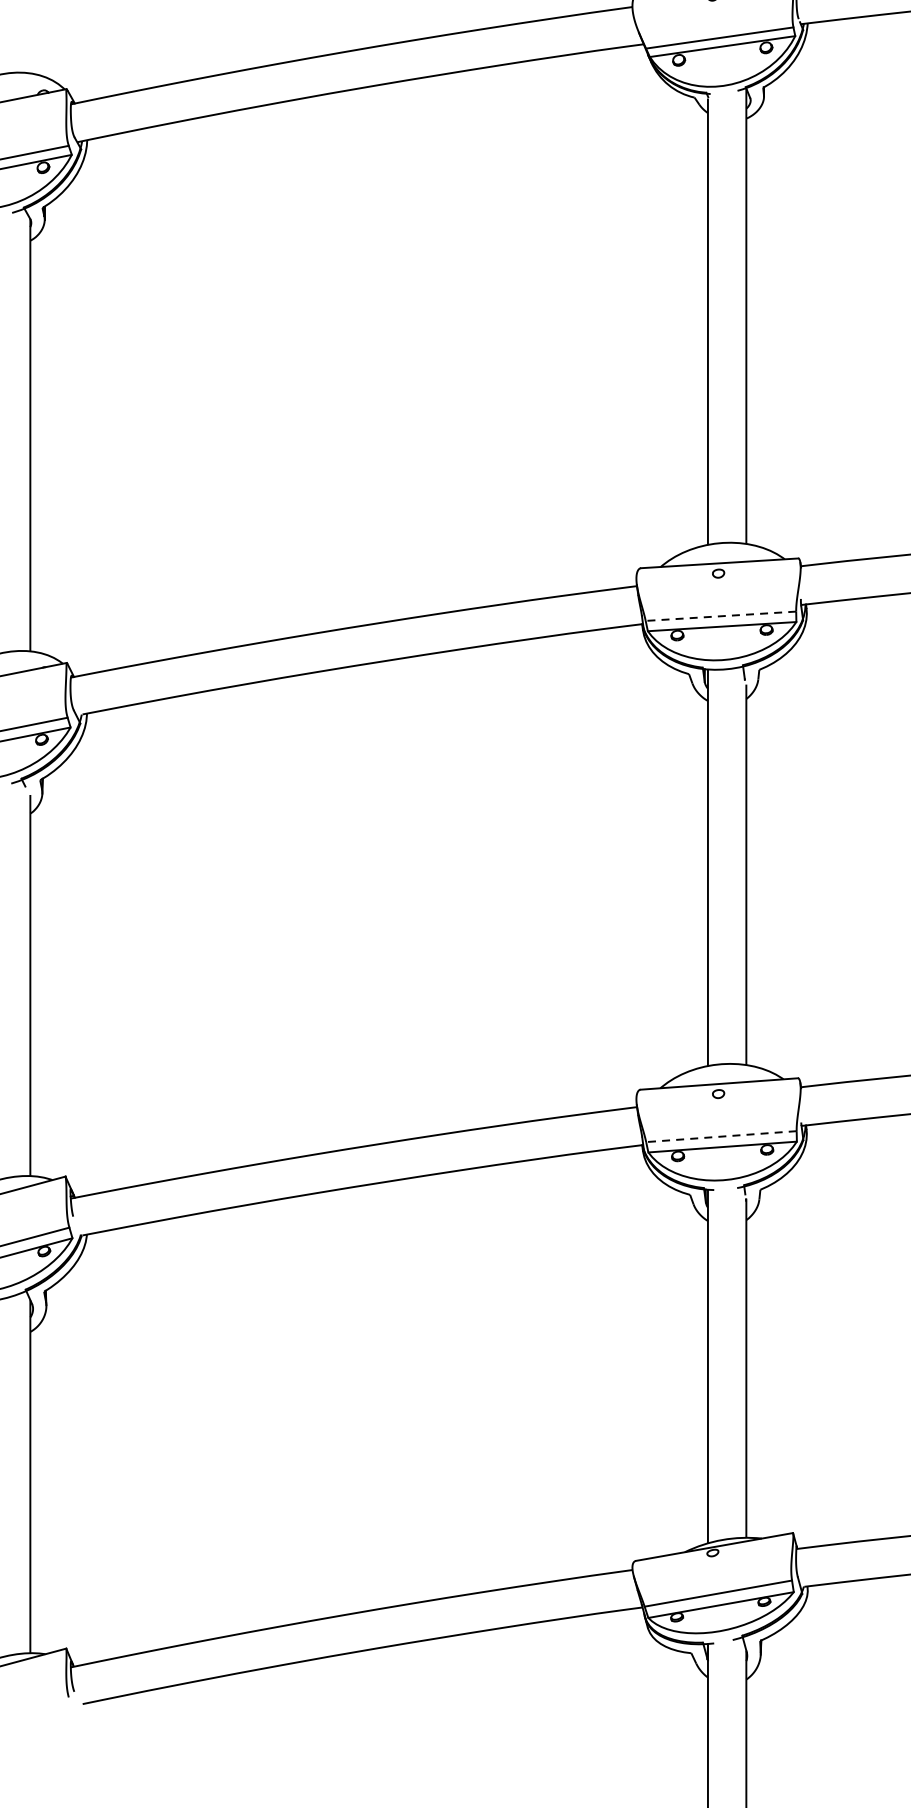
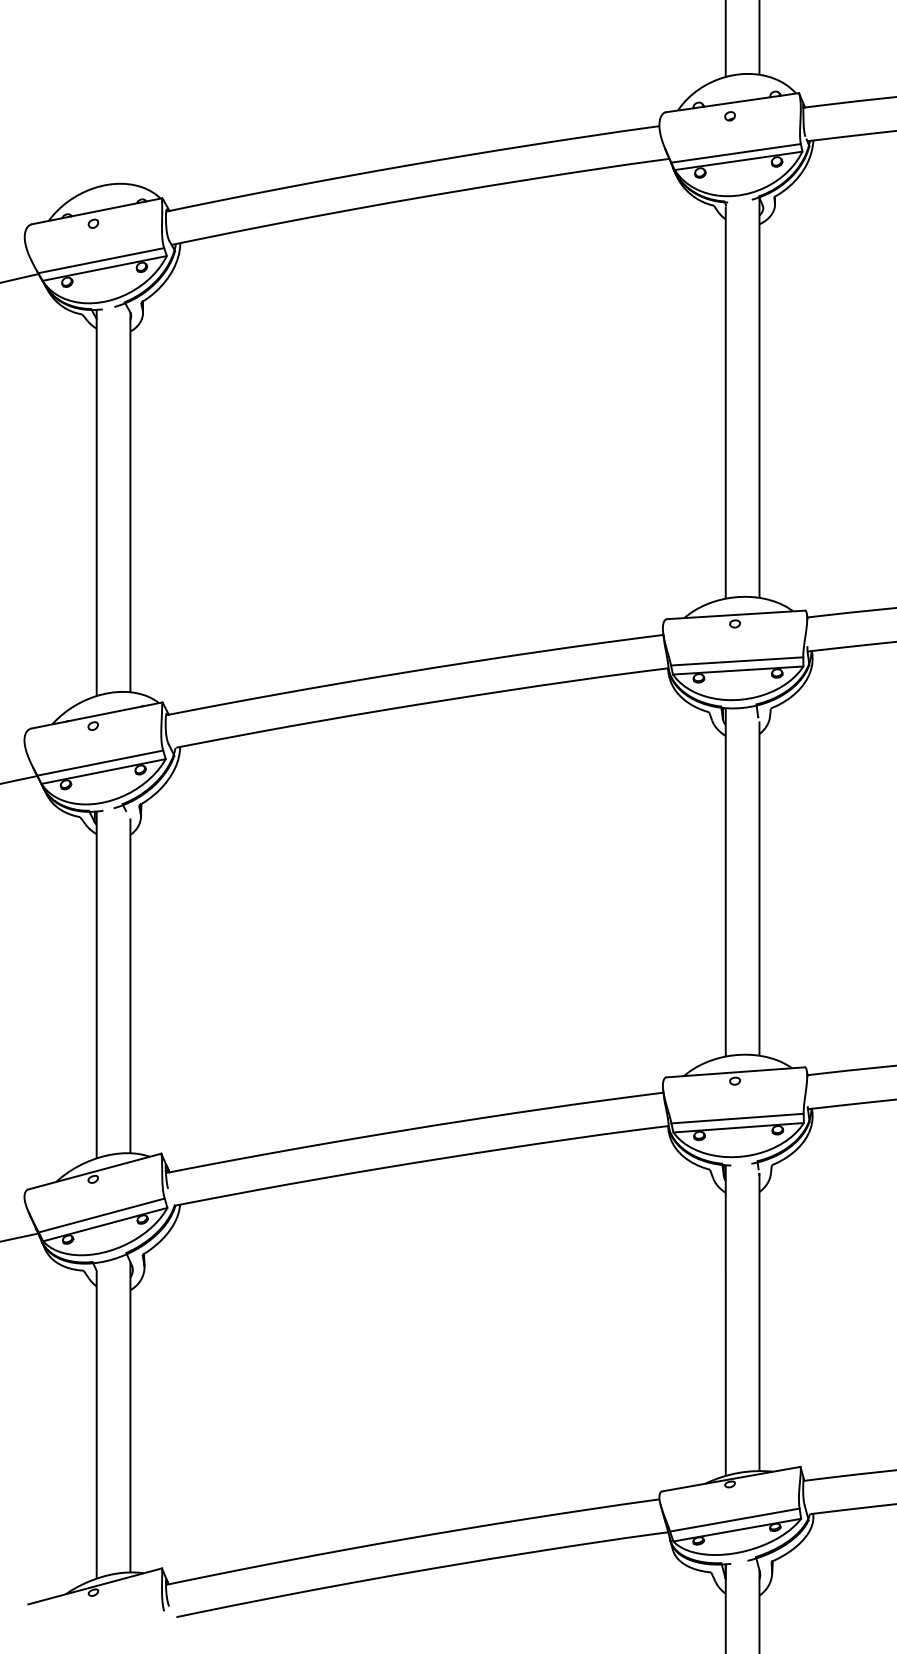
line: (720, 616) -> (736, 661), dashed -> solid
line: (721, 1136) -> (737, 1118), dashed -> solid

